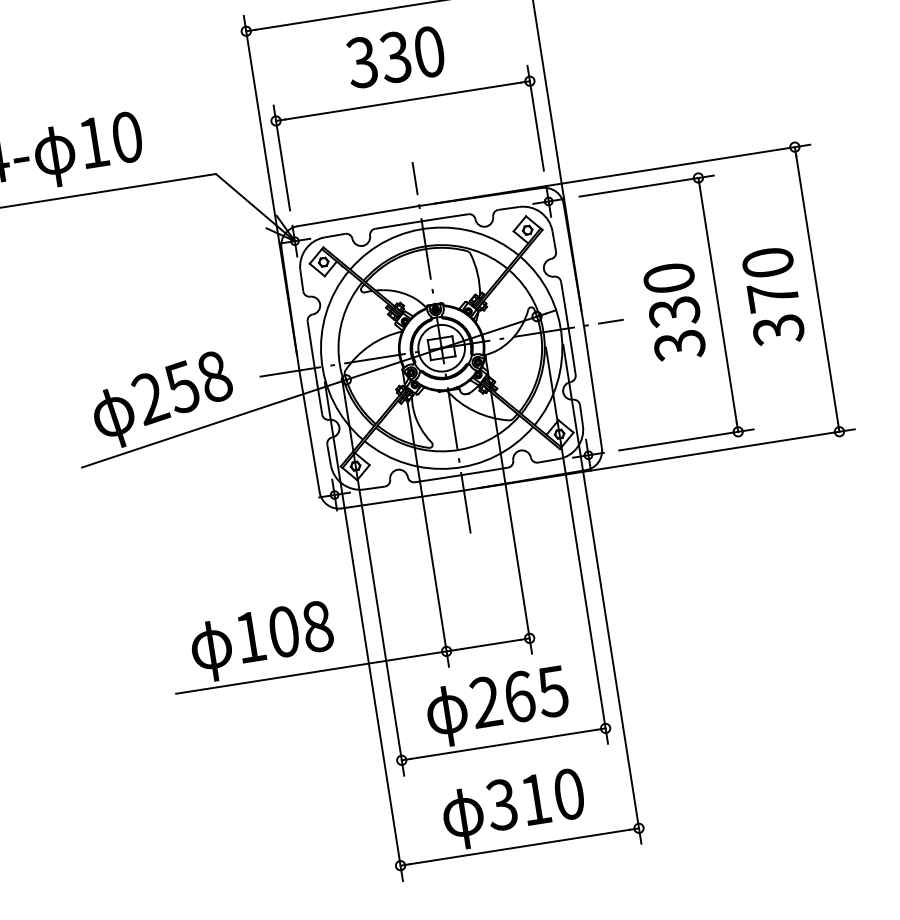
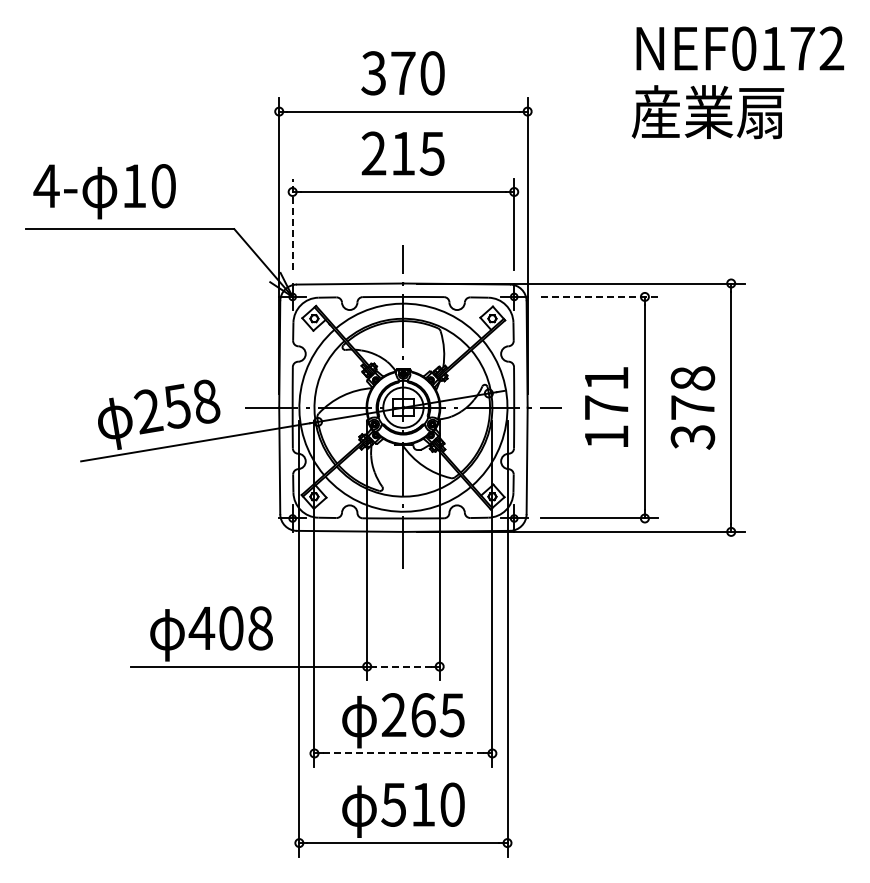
text: (394, 57) -> (402, 153), 330 -> 215
line: (281, 158) -> (292, 224), solid -> dashed
line: (646, 185) -> (599, 296), solid -> dashed
text: (767, 262) -> (692, 378), 370 -> 378
text: (674, 311) -> (606, 407), 330 -> 171
text: (249, 637) -> (201, 628), 108 -> 408
line: (487, 644) -> (402, 666), solid -> dashed
line: (503, 744) -> (403, 753), solid -> dashed
text: (501, 804) -> (393, 804), 310 -> 510

